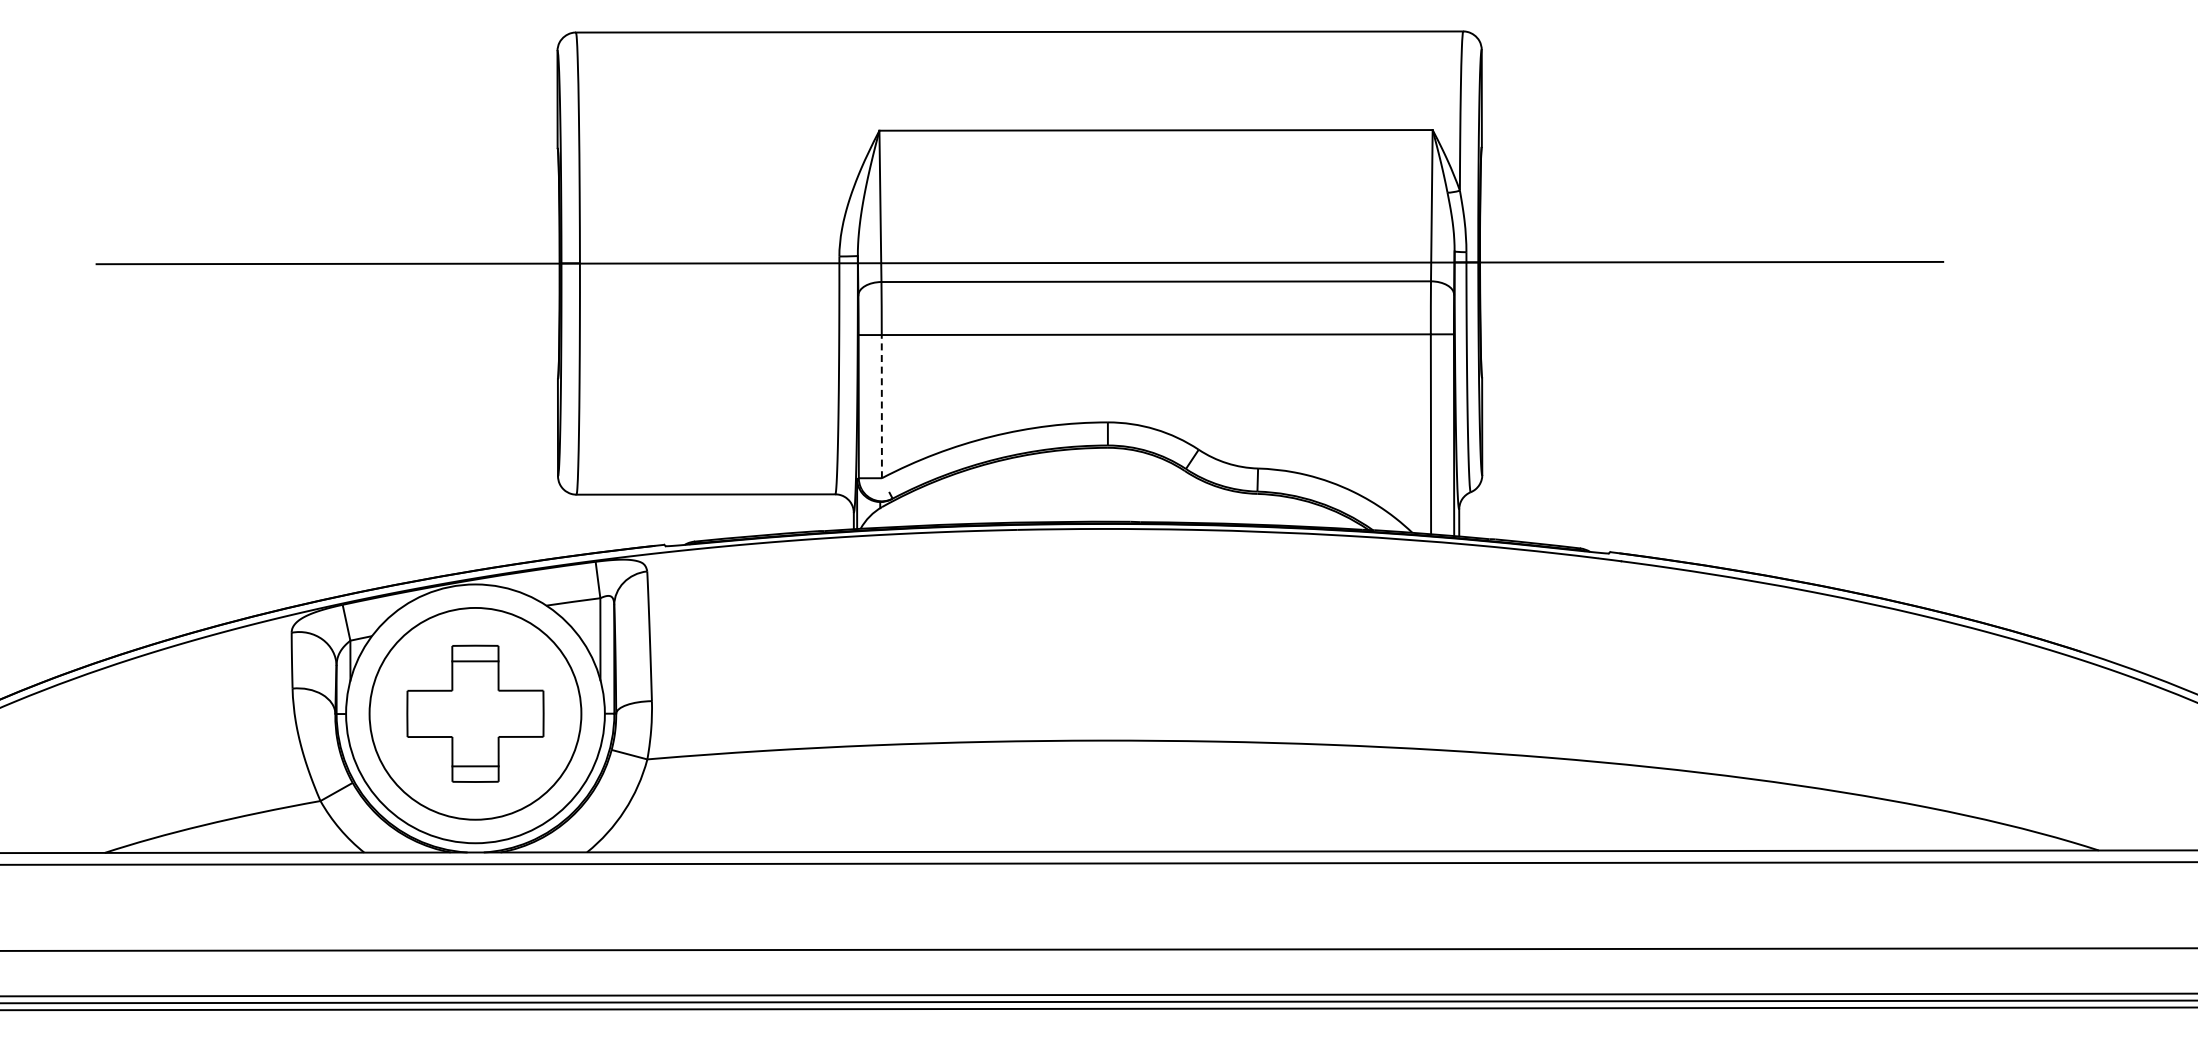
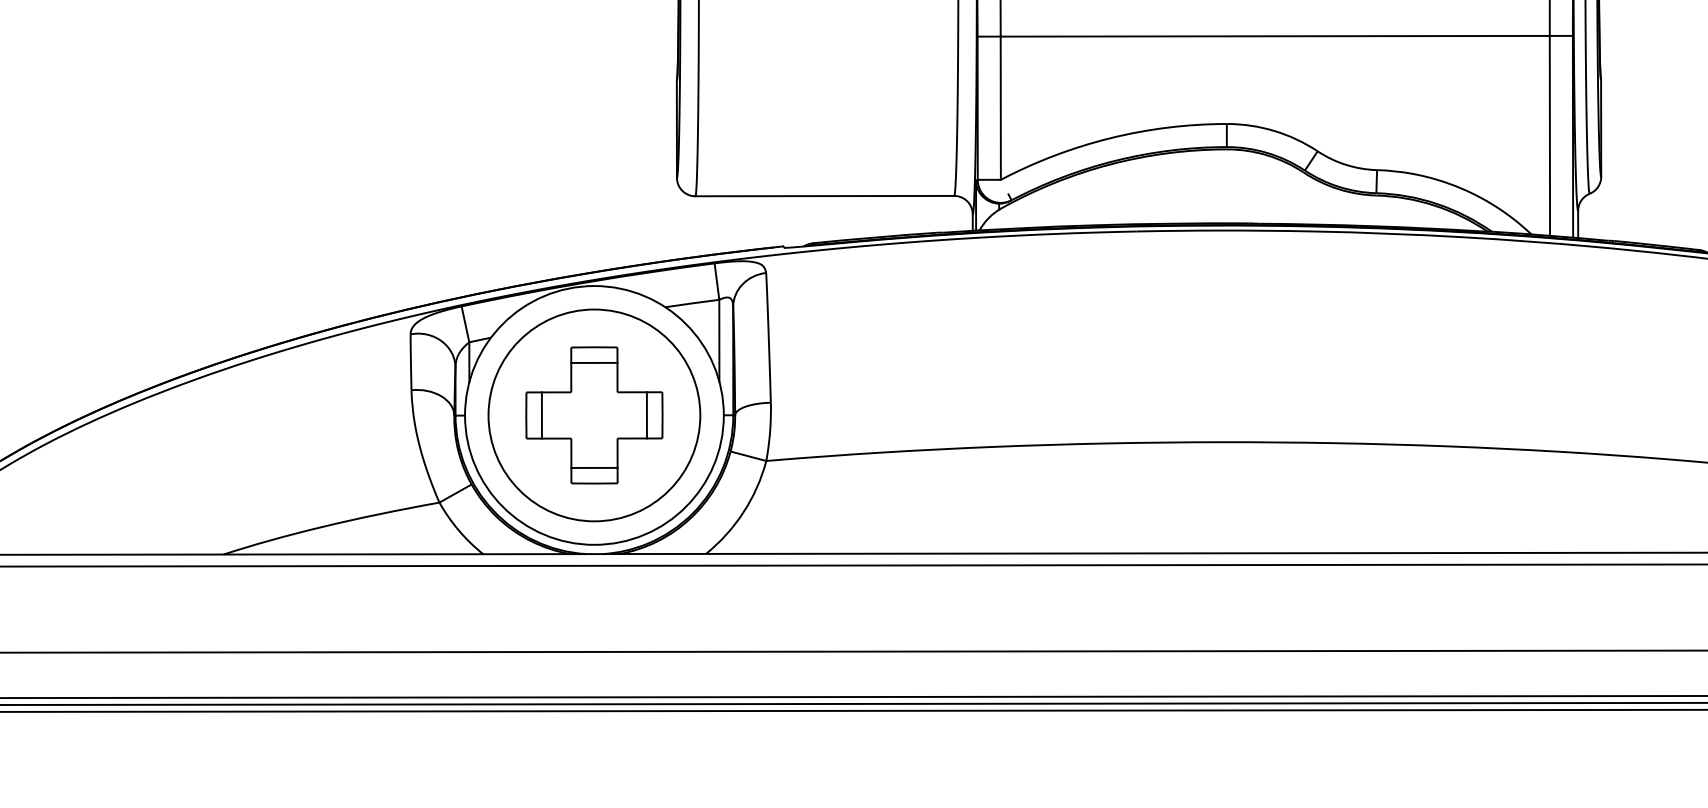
line: (881, 406) -> (1000, 108), dashed -> solid
line: (422, 713) -> (541, 415), added
line: (527, 713) -> (646, 415), added

